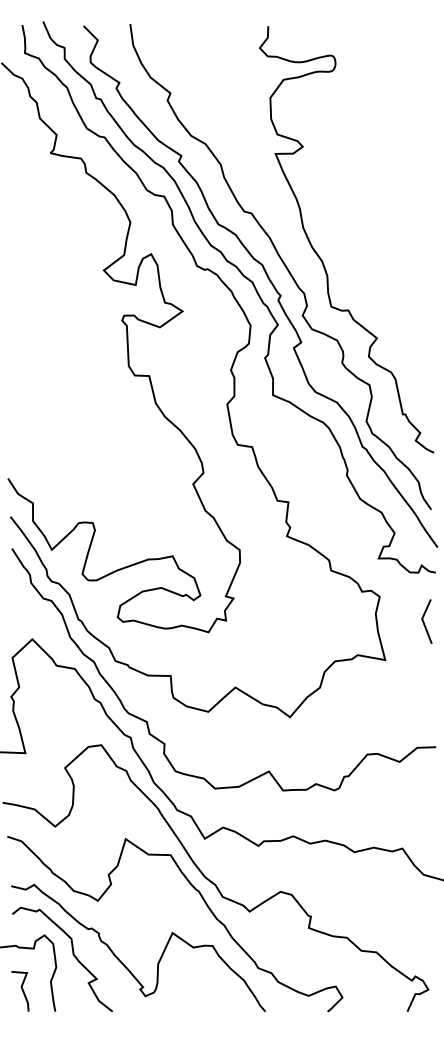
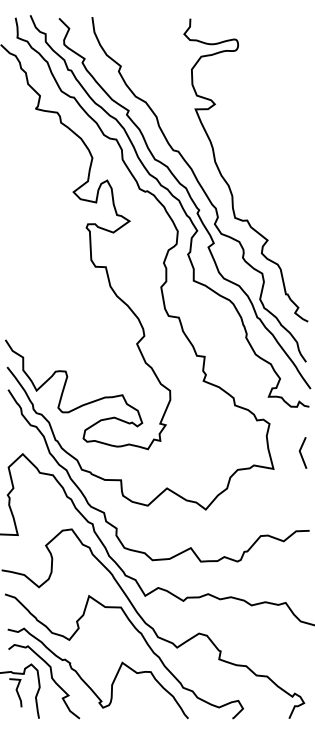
line: (424, 621) -> (301, 452), moved
line: (22, 991) -> (17, 693), moved

